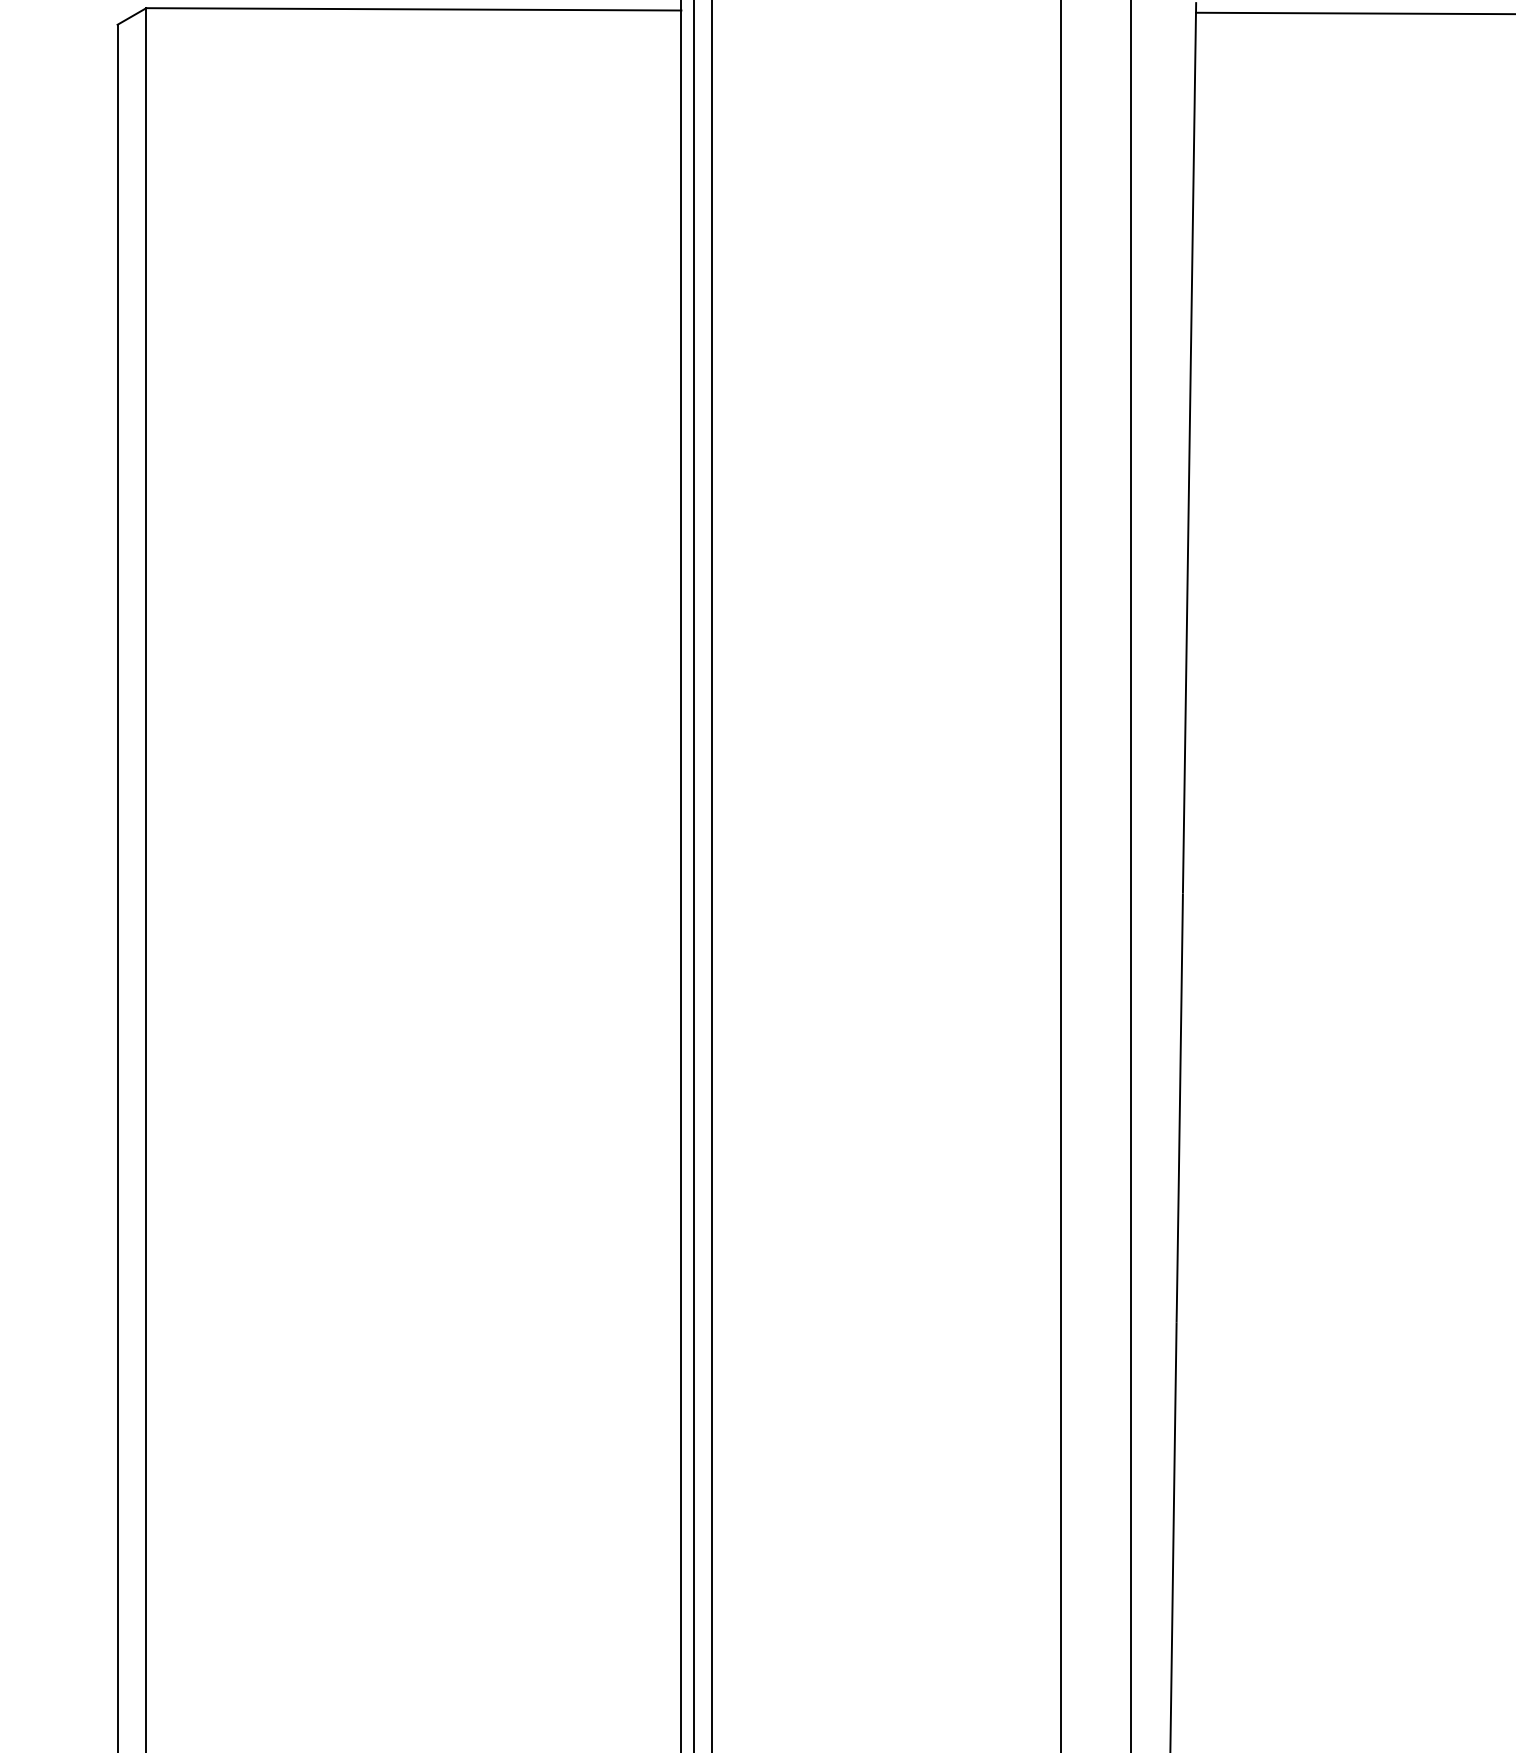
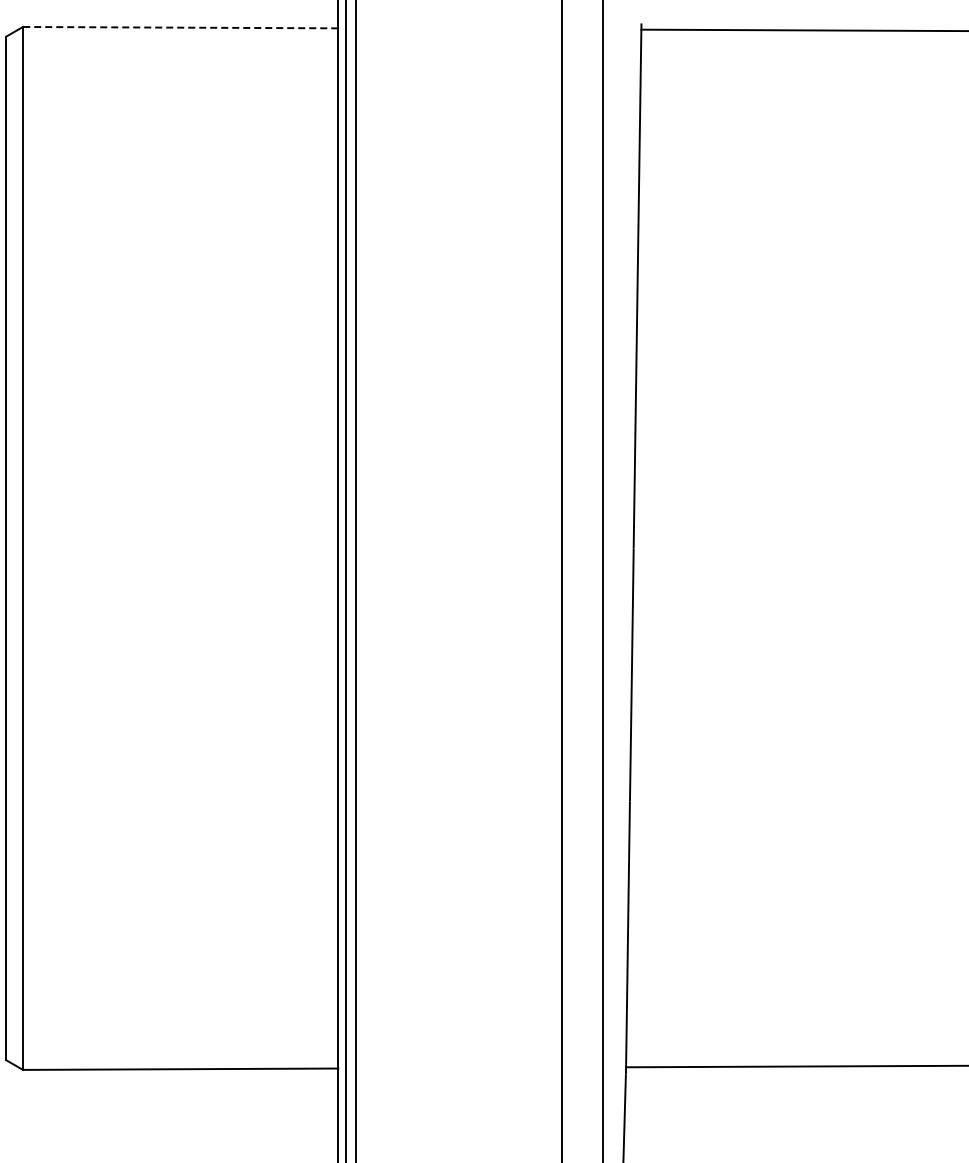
line: (413, 9) -> (180, 27), solid -> dashed

